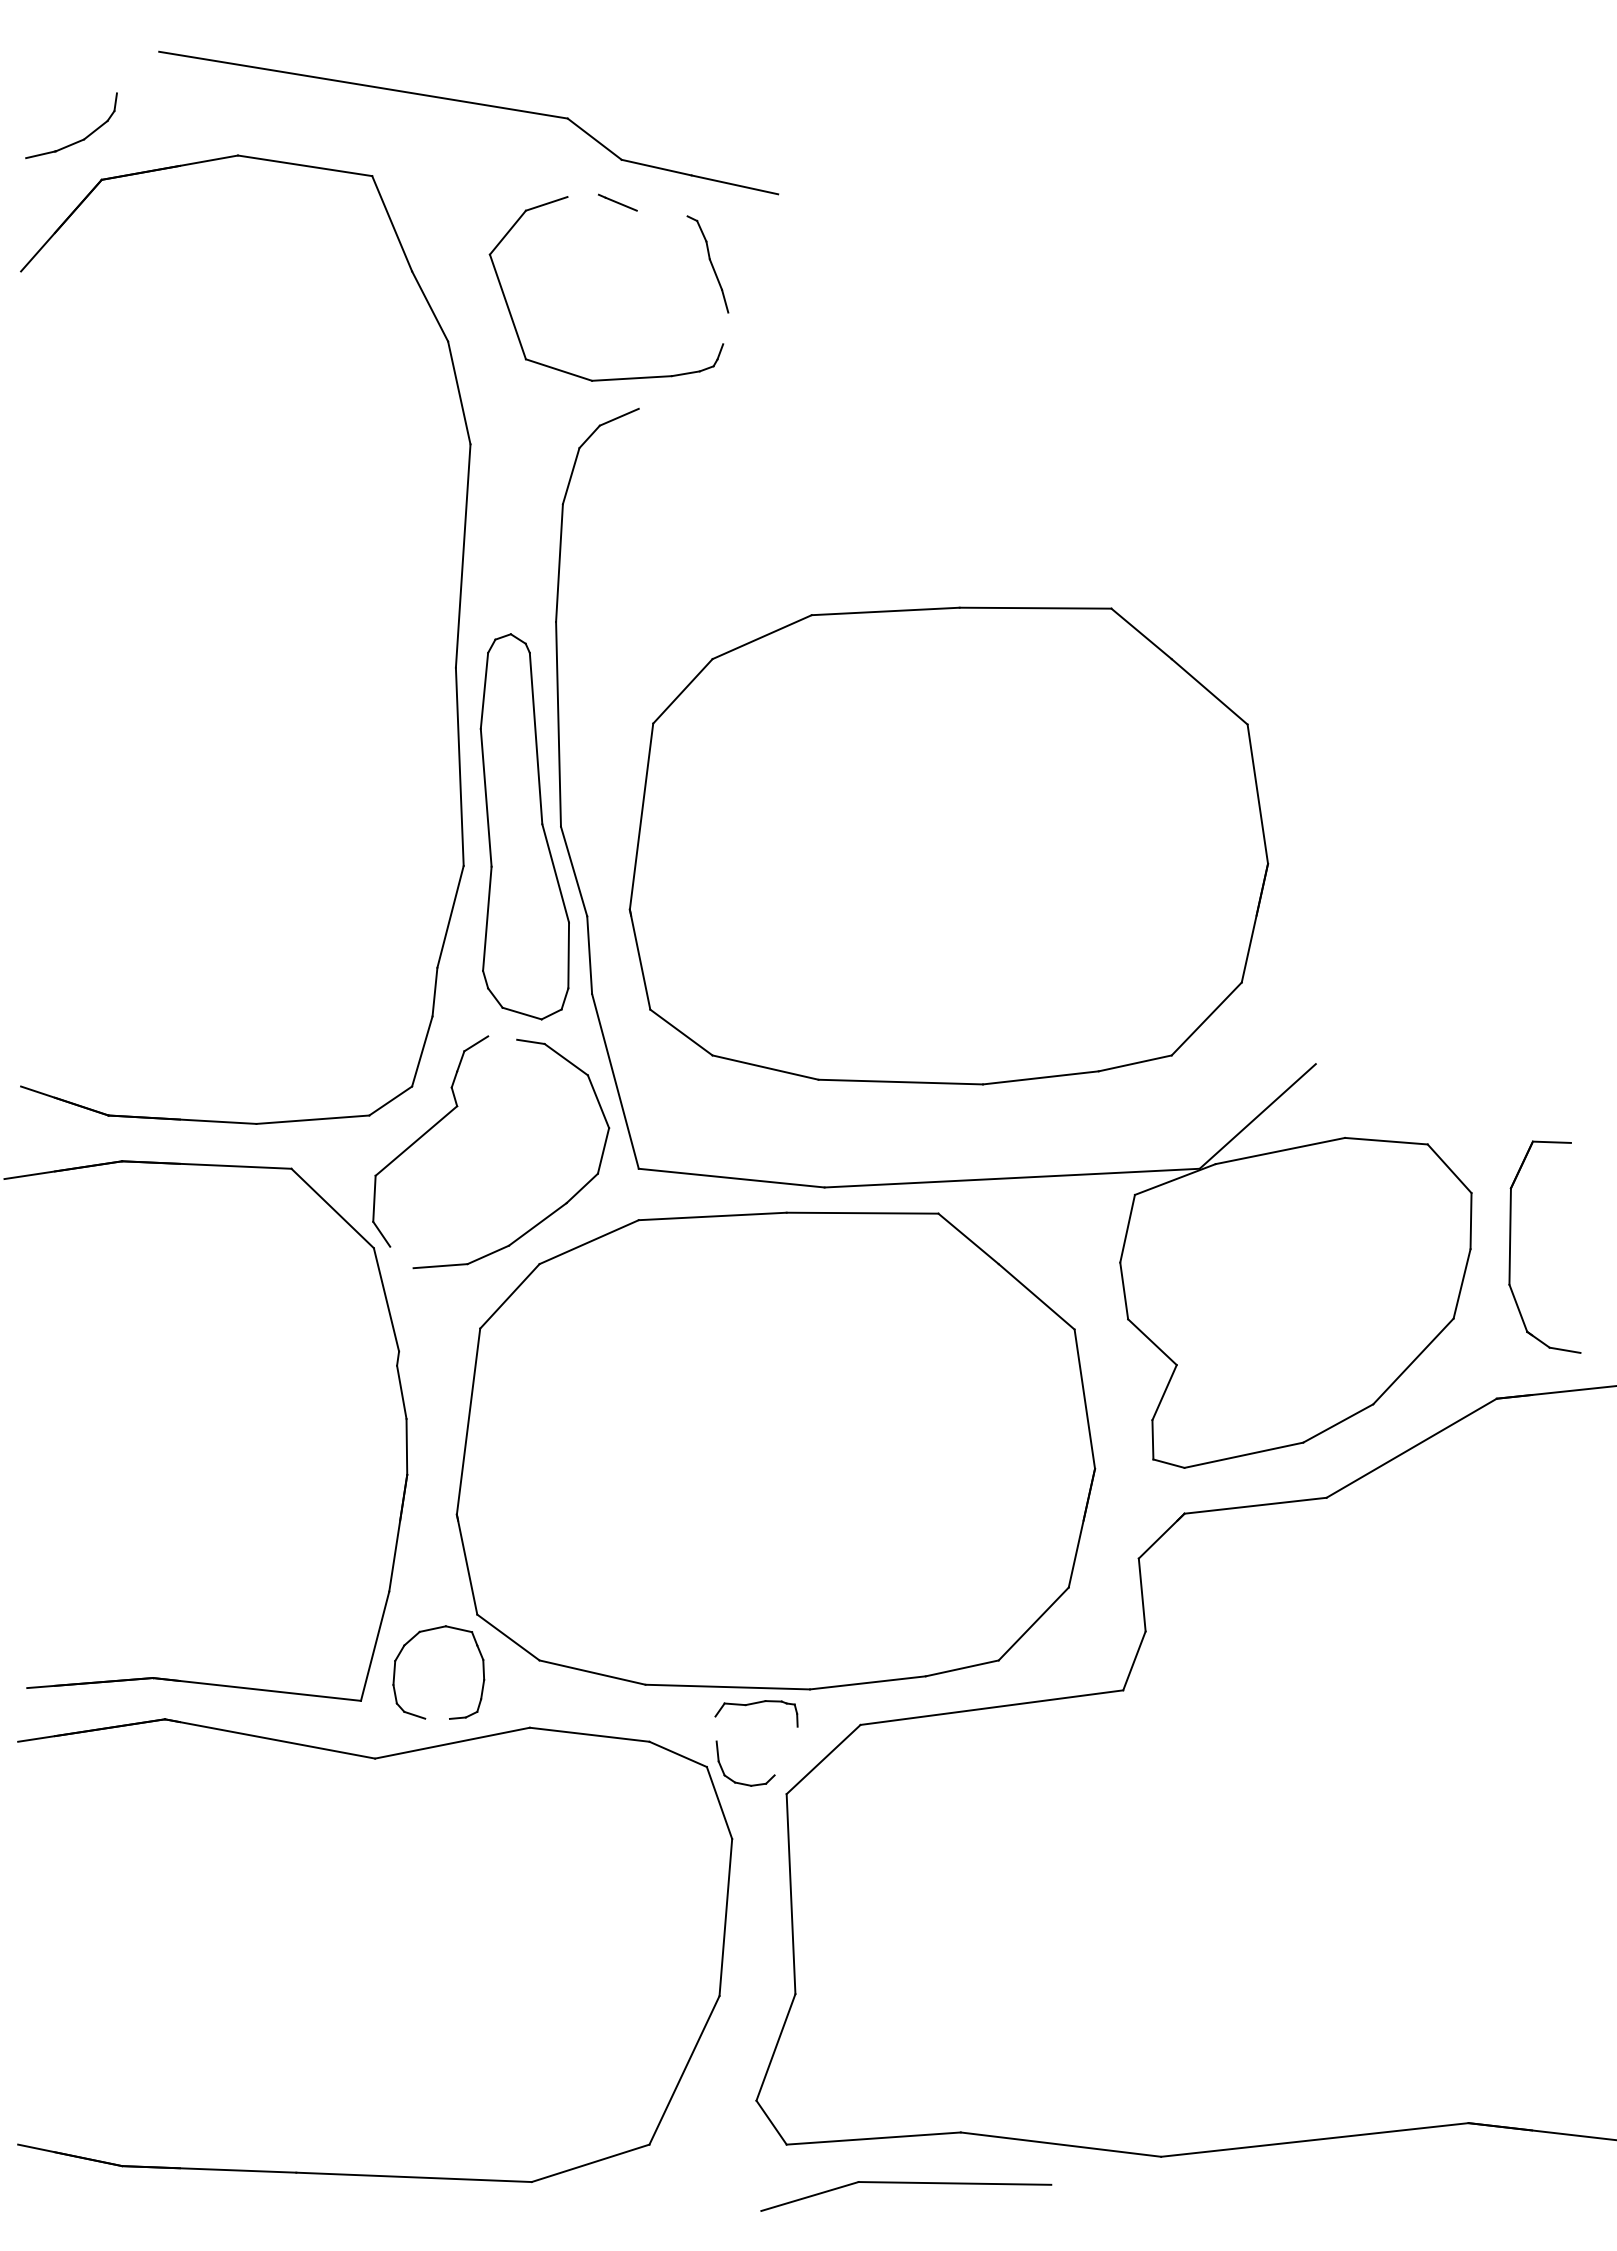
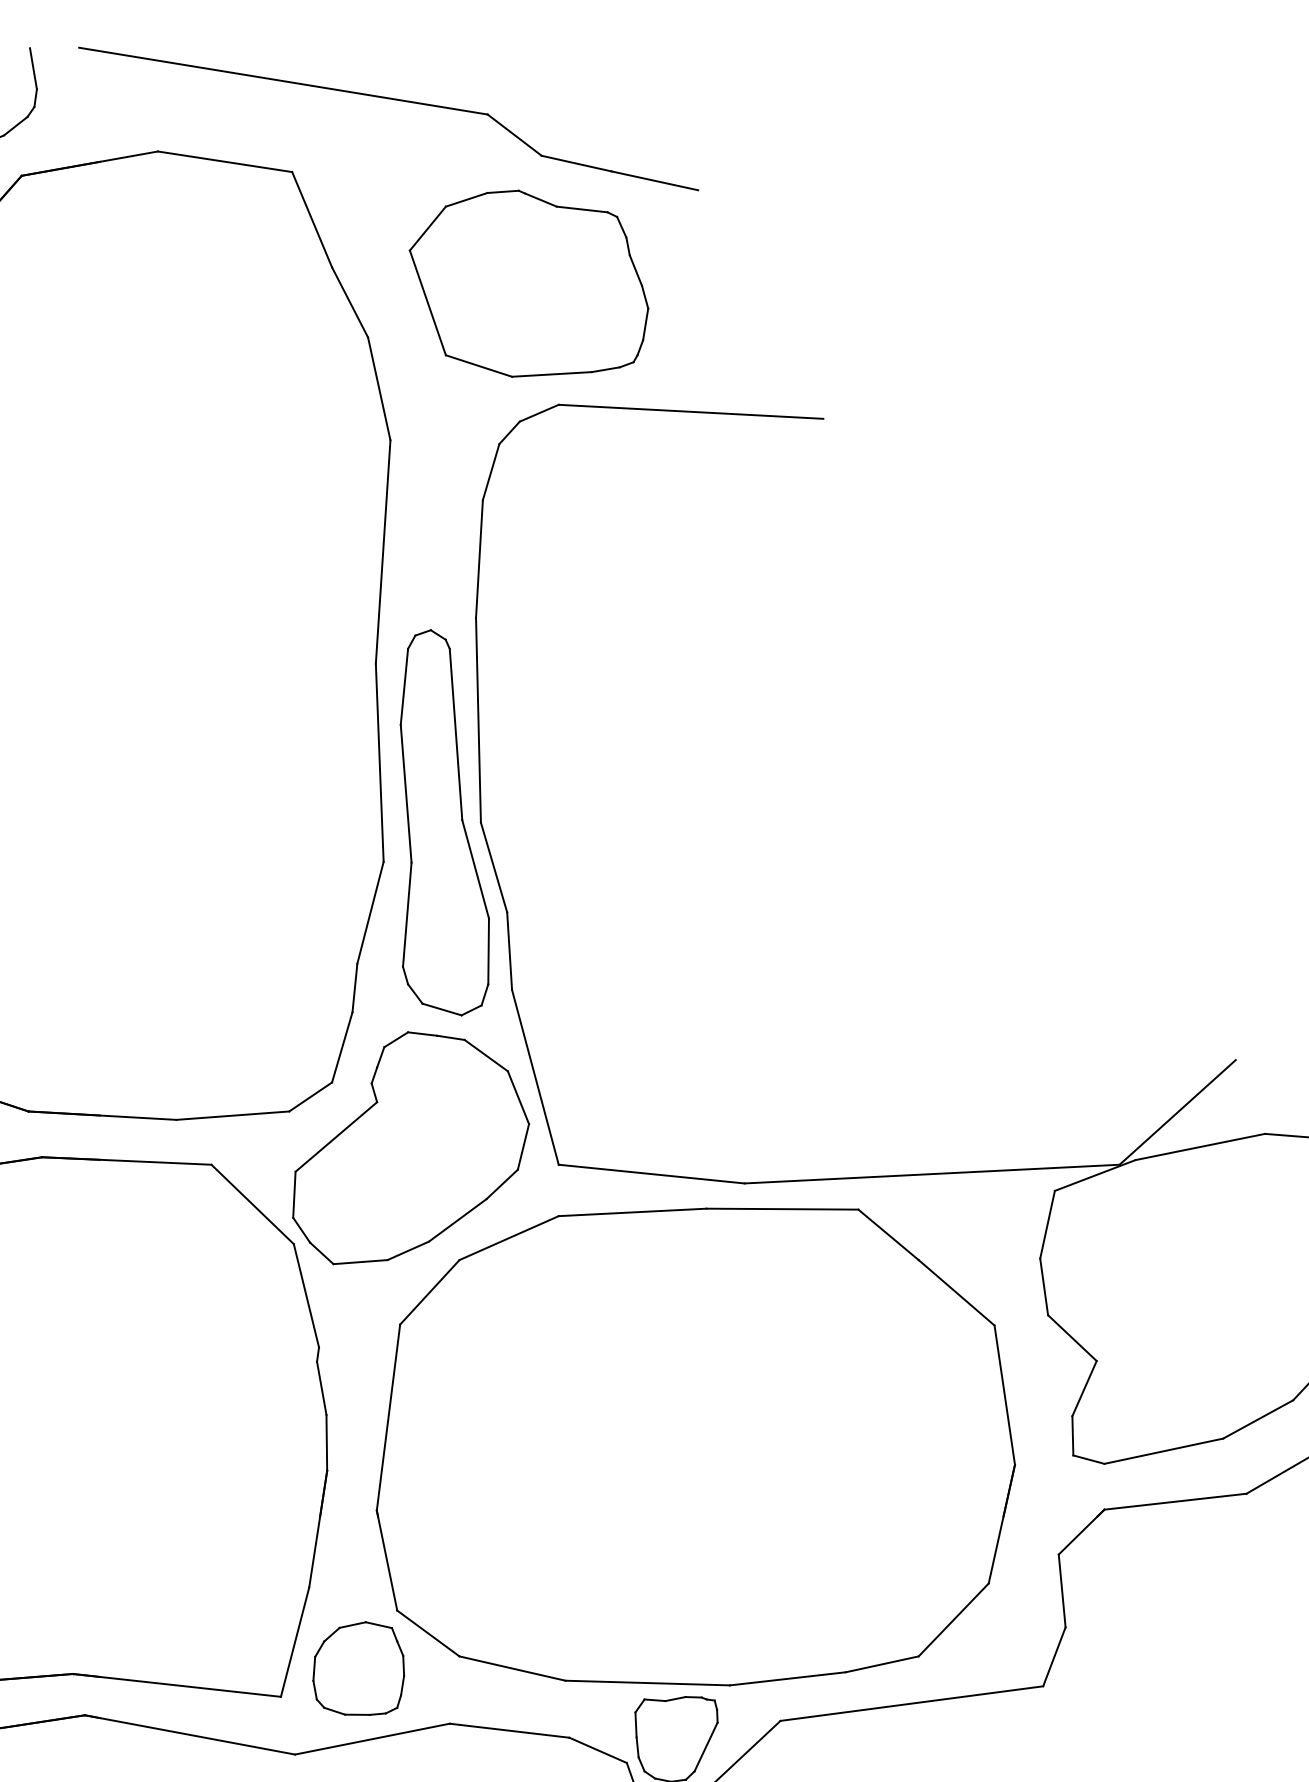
line: (113, 72) -> (33, 68), added
line: (582, 195) -> (502, 191), added
line: (661, 213) -> (581, 209), added
line: (725, 328) -> (645, 324), added
line: (770, 415) -> (690, 411), added
part: (948, 845) -> (868, 841), removed
line: (502, 1037) -> (422, 1033), added
line: (401, 1257) -> (321, 1253), added
line: (437, 1718) -> (357, 1714), added
line: (715, 1728) -> (635, 1724), added
line: (785, 1750) -> (705, 1746), added

